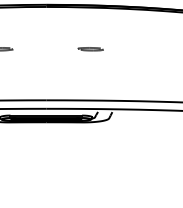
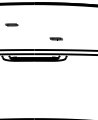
part: (89, 48) -> (55, 38), moved

